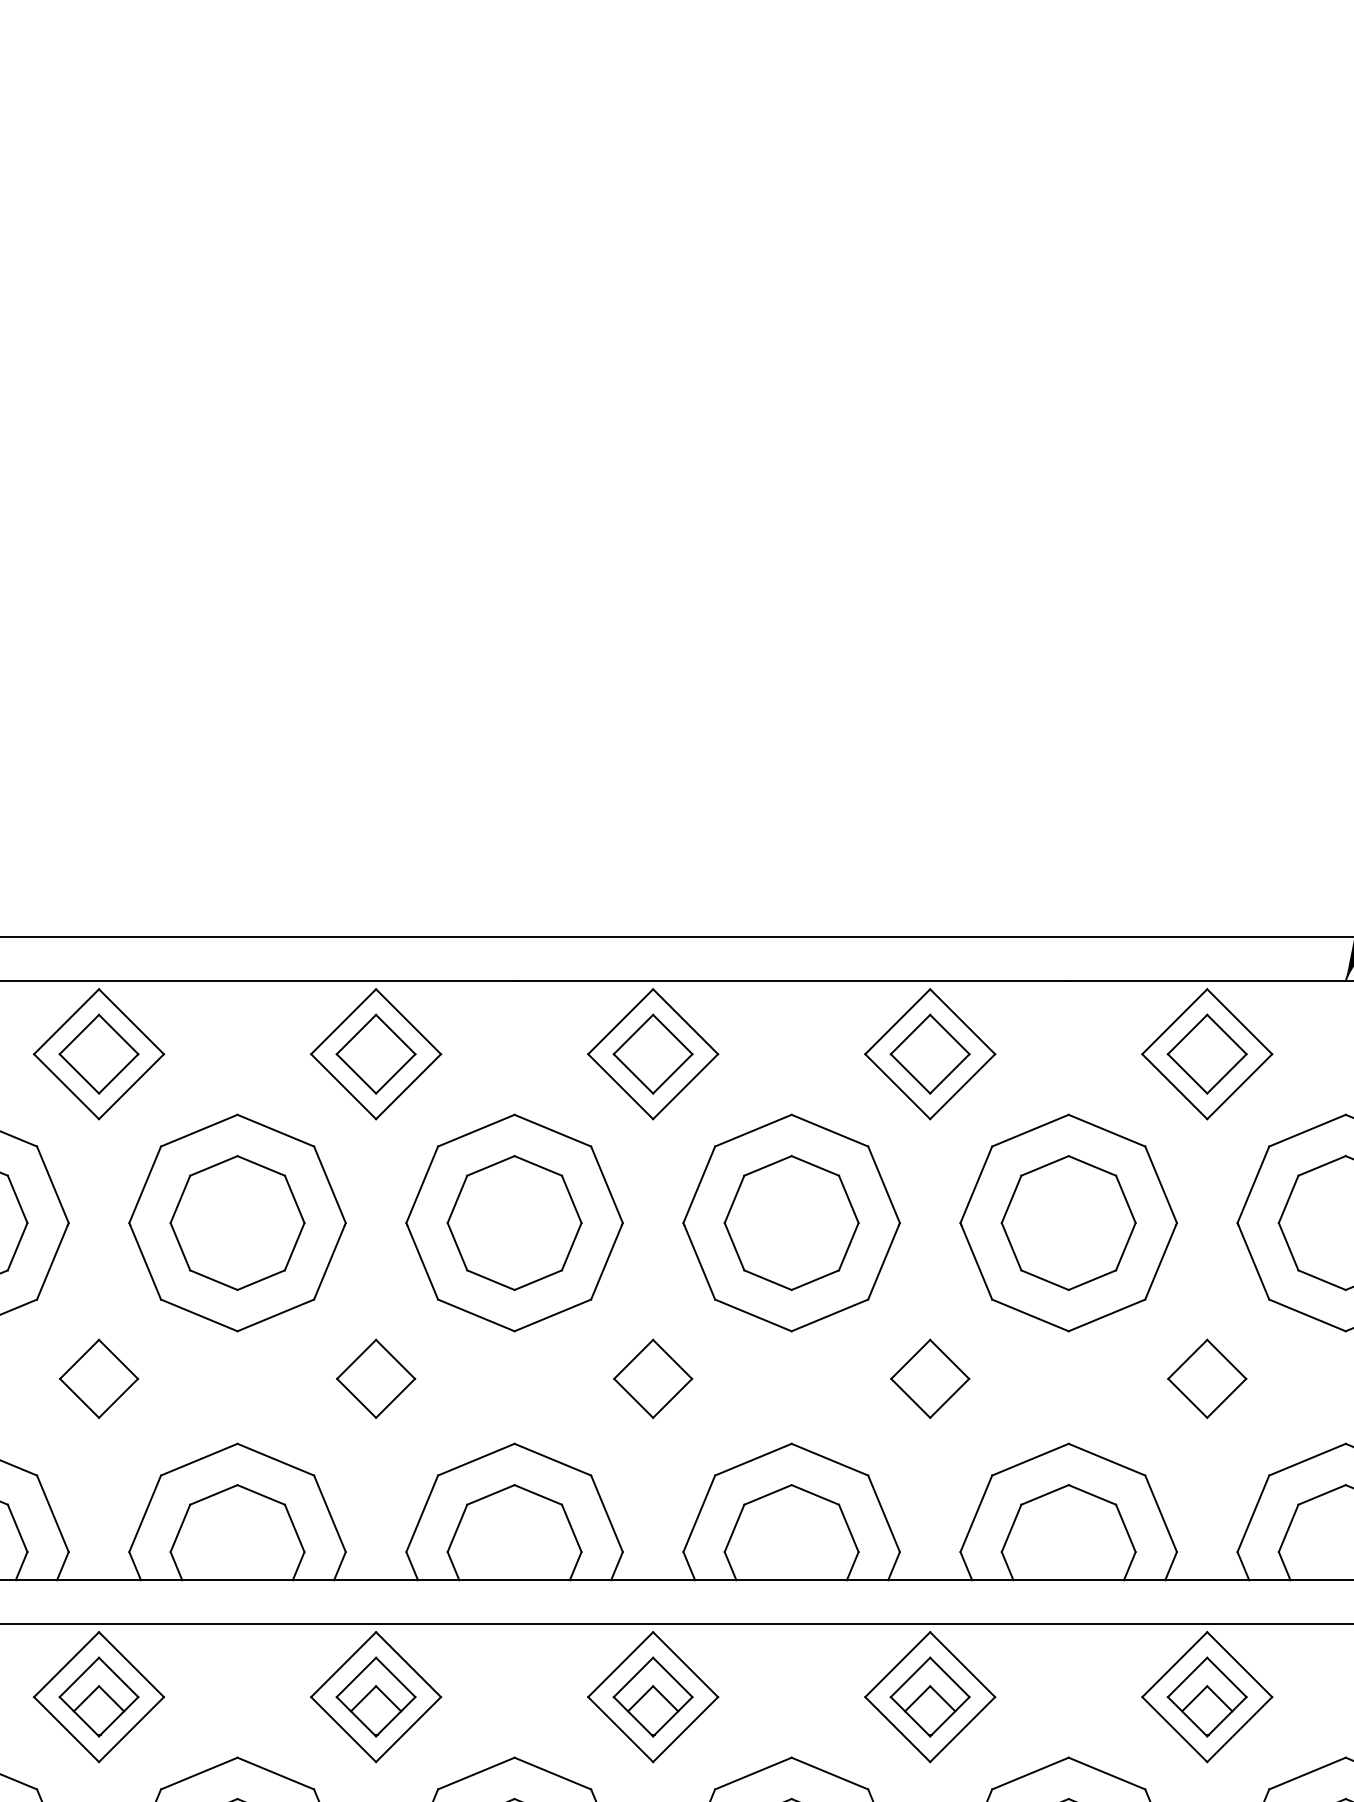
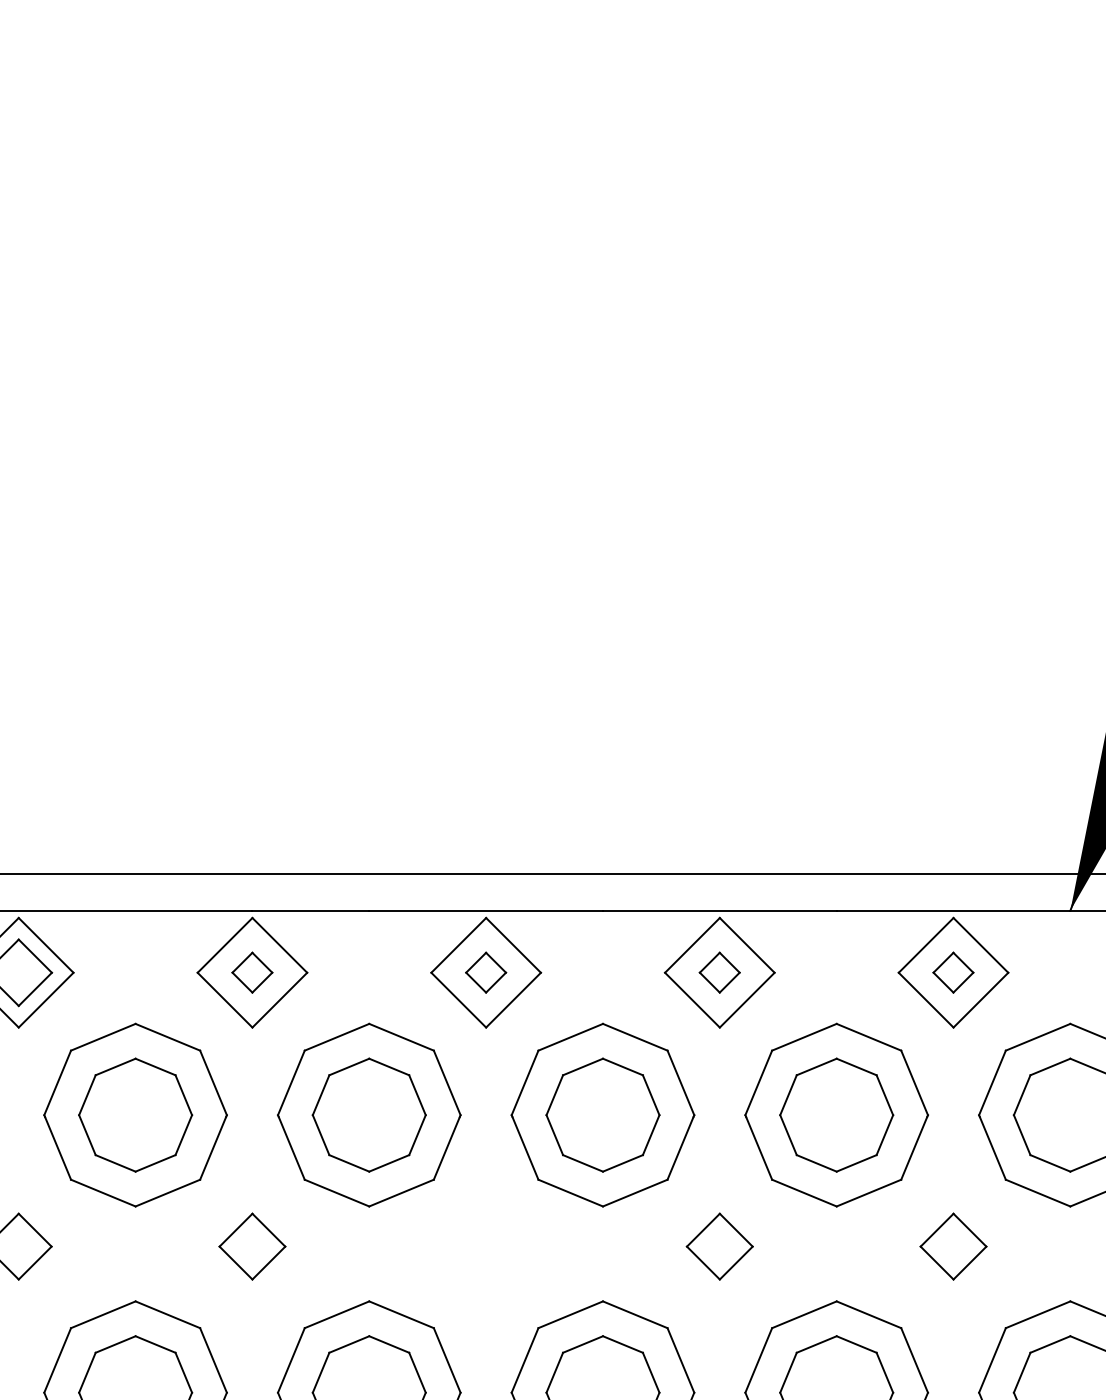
part: (375, 1053) -> (251, 972), size x0.6
part: (652, 1053) -> (485, 972), size x0.6
part: (929, 1053) -> (719, 972), size x0.6
part: (1206, 1053) -> (952, 972), size x0.6
part: (653, 1378) -> (486, 1246), removed

